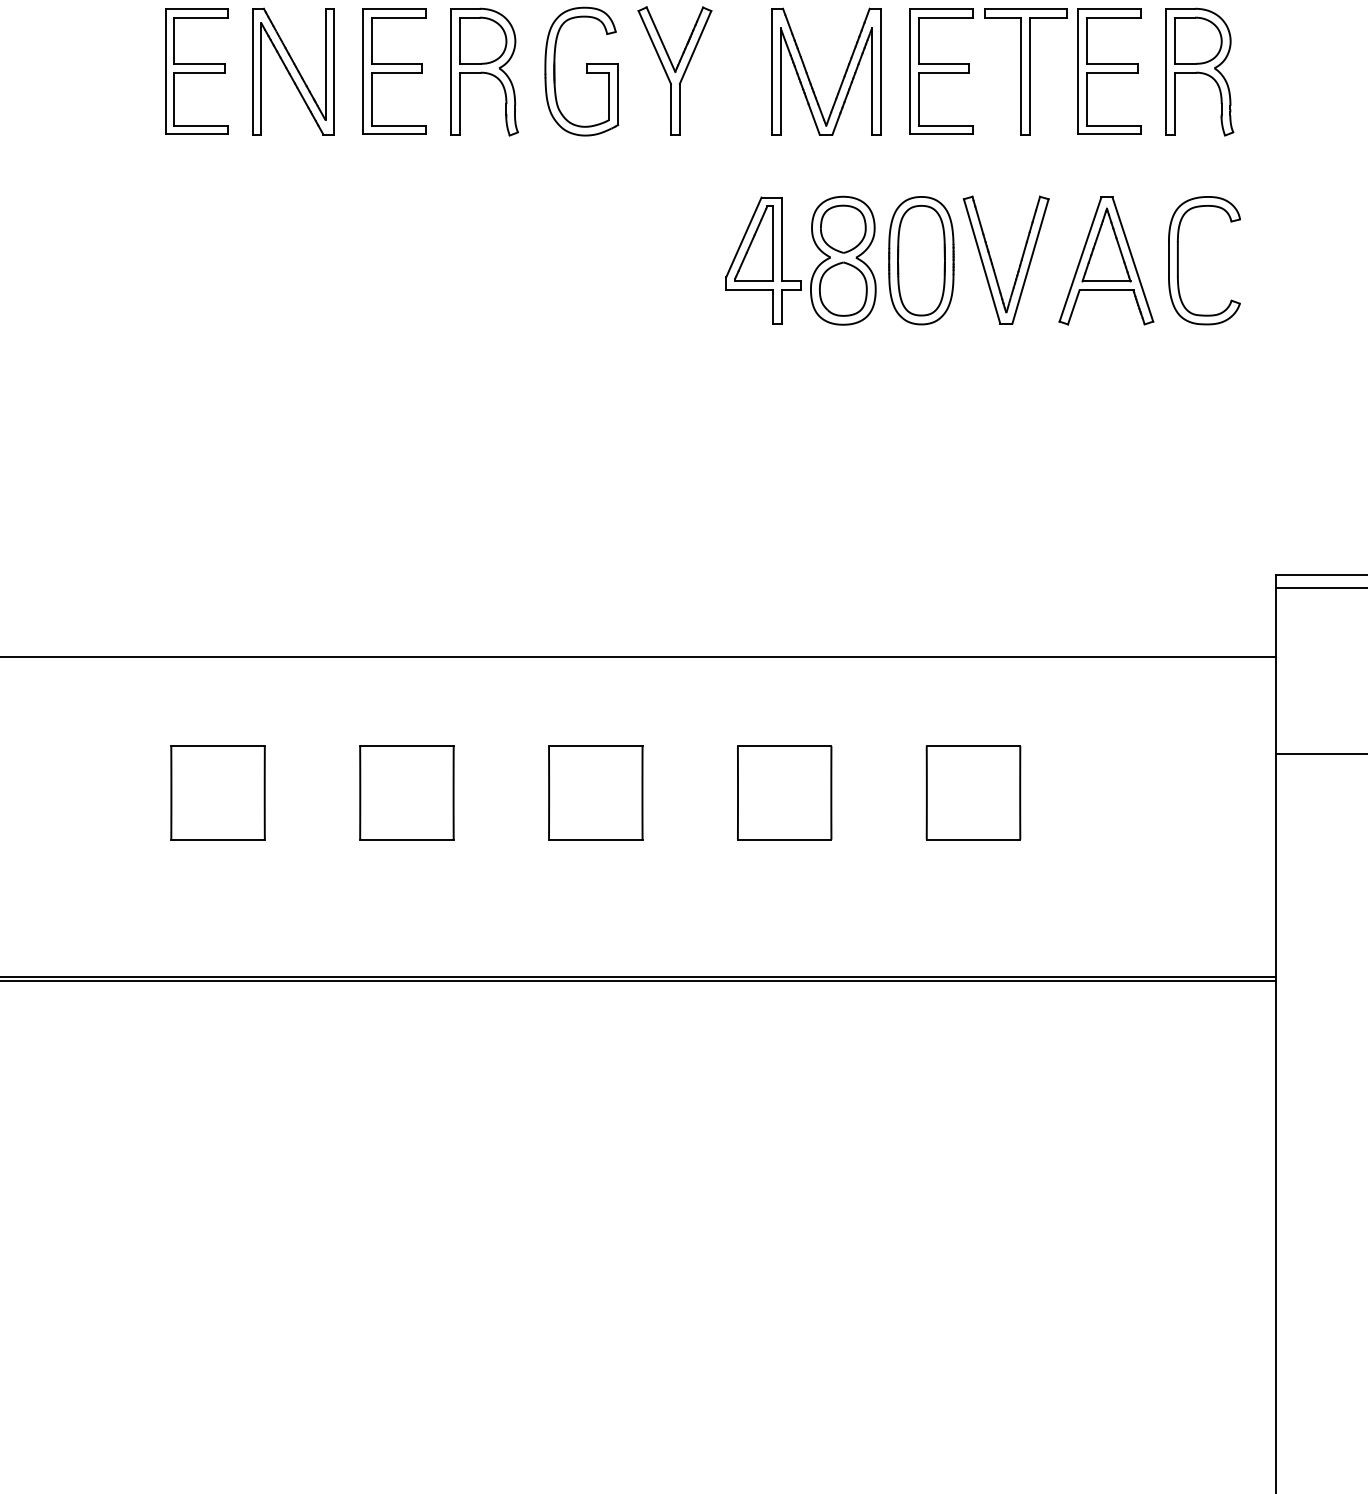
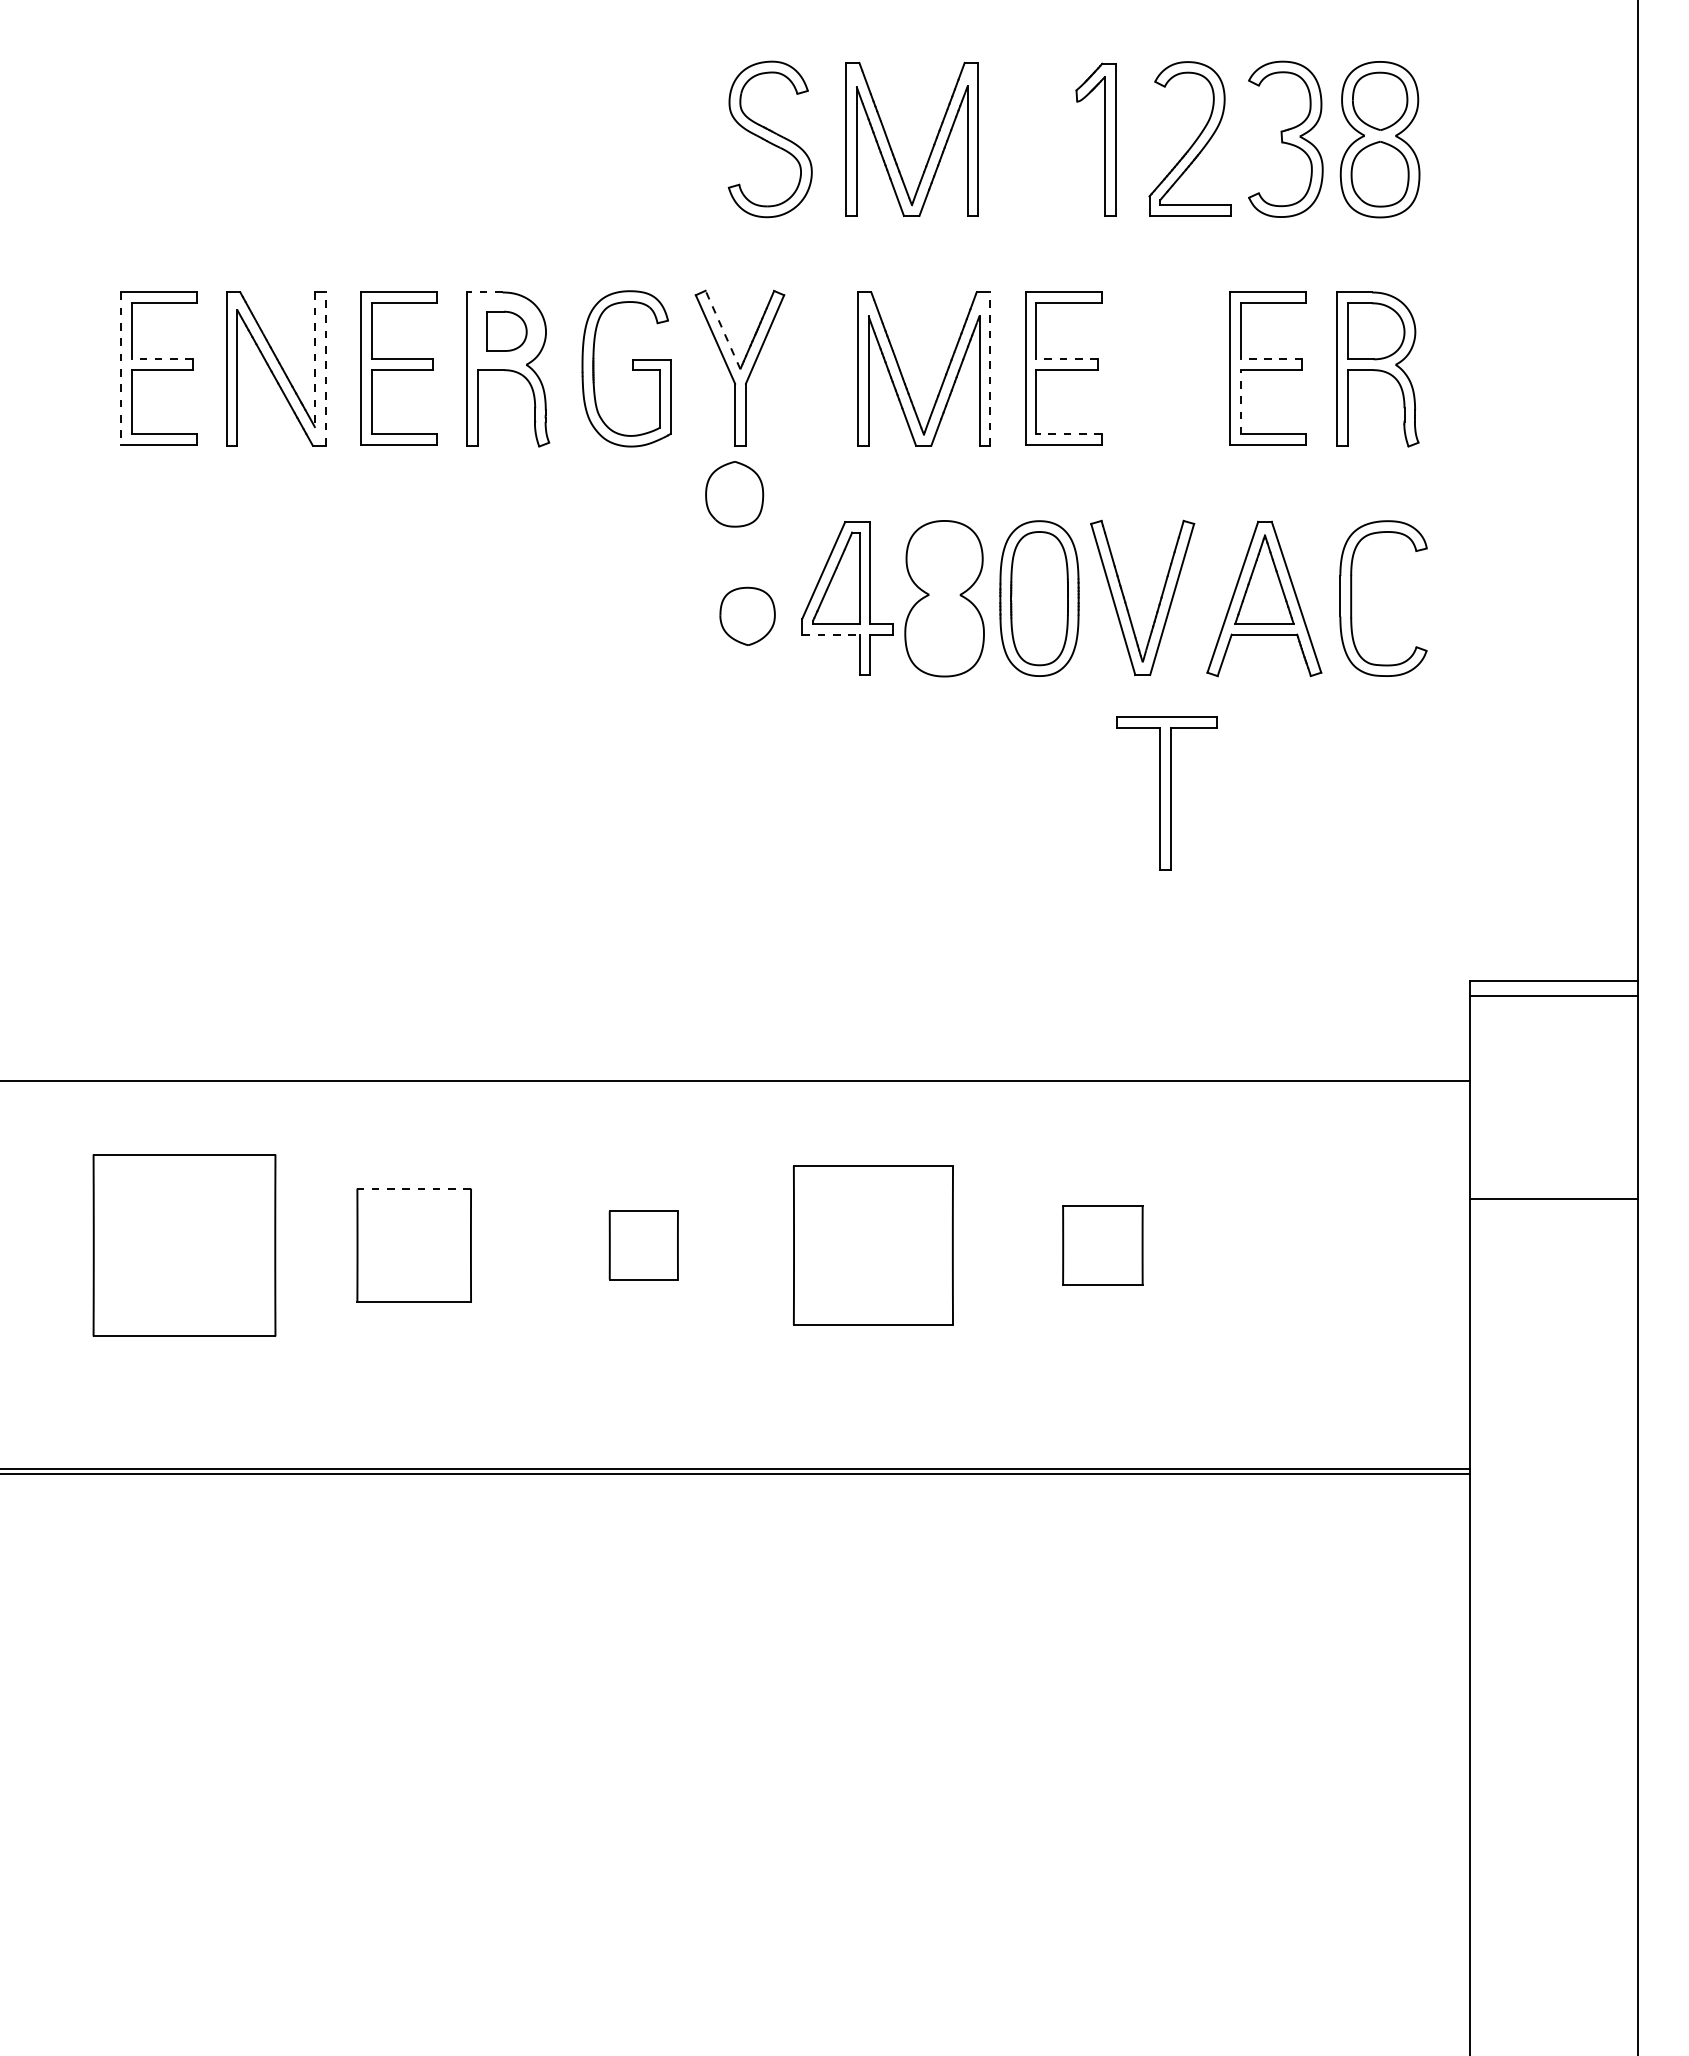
line: (465, 8) -> (485, 292), solid -> dashed
part: (482, 40) -> (506, 331), size x0.7
line: (661, 40) -> (723, 330), solid -> dashed
line: (199, 63) -> (162, 359), solid -> dashed
line: (944, 63) -> (1067, 359), solid -> dashed
line: (1112, 63) -> (1271, 359), solid -> dashed
line: (325, 64) -> (315, 360), solid -> dashed
line: (165, 72) -> (120, 369), solid -> dashed
line: (334, 72) -> (326, 369), solid -> dashed
line: (881, 72) -> (990, 369), solid -> dashed
part: (1025, 72) -> (1166, 793), moved
line: (1086, 98) -> (1240, 401), solid -> dashed
line: (946, 125) -> (1069, 434), solid -> dashed
part: (843, 228) -> (747, 615), moved
part: (843, 289) -> (734, 494), moved
line: (749, 290) -> (830, 634), solid -> dashed
line: (407, 746) -> (414, 1188), solid -> dashed
part: (217, 792) -> (184, 1245), size x1.6
part: (595, 792) -> (643, 1245), size x0.6
part: (783, 792) -> (872, 1245), size x1.4
part: (973, 792) -> (1102, 1245), size x0.7

